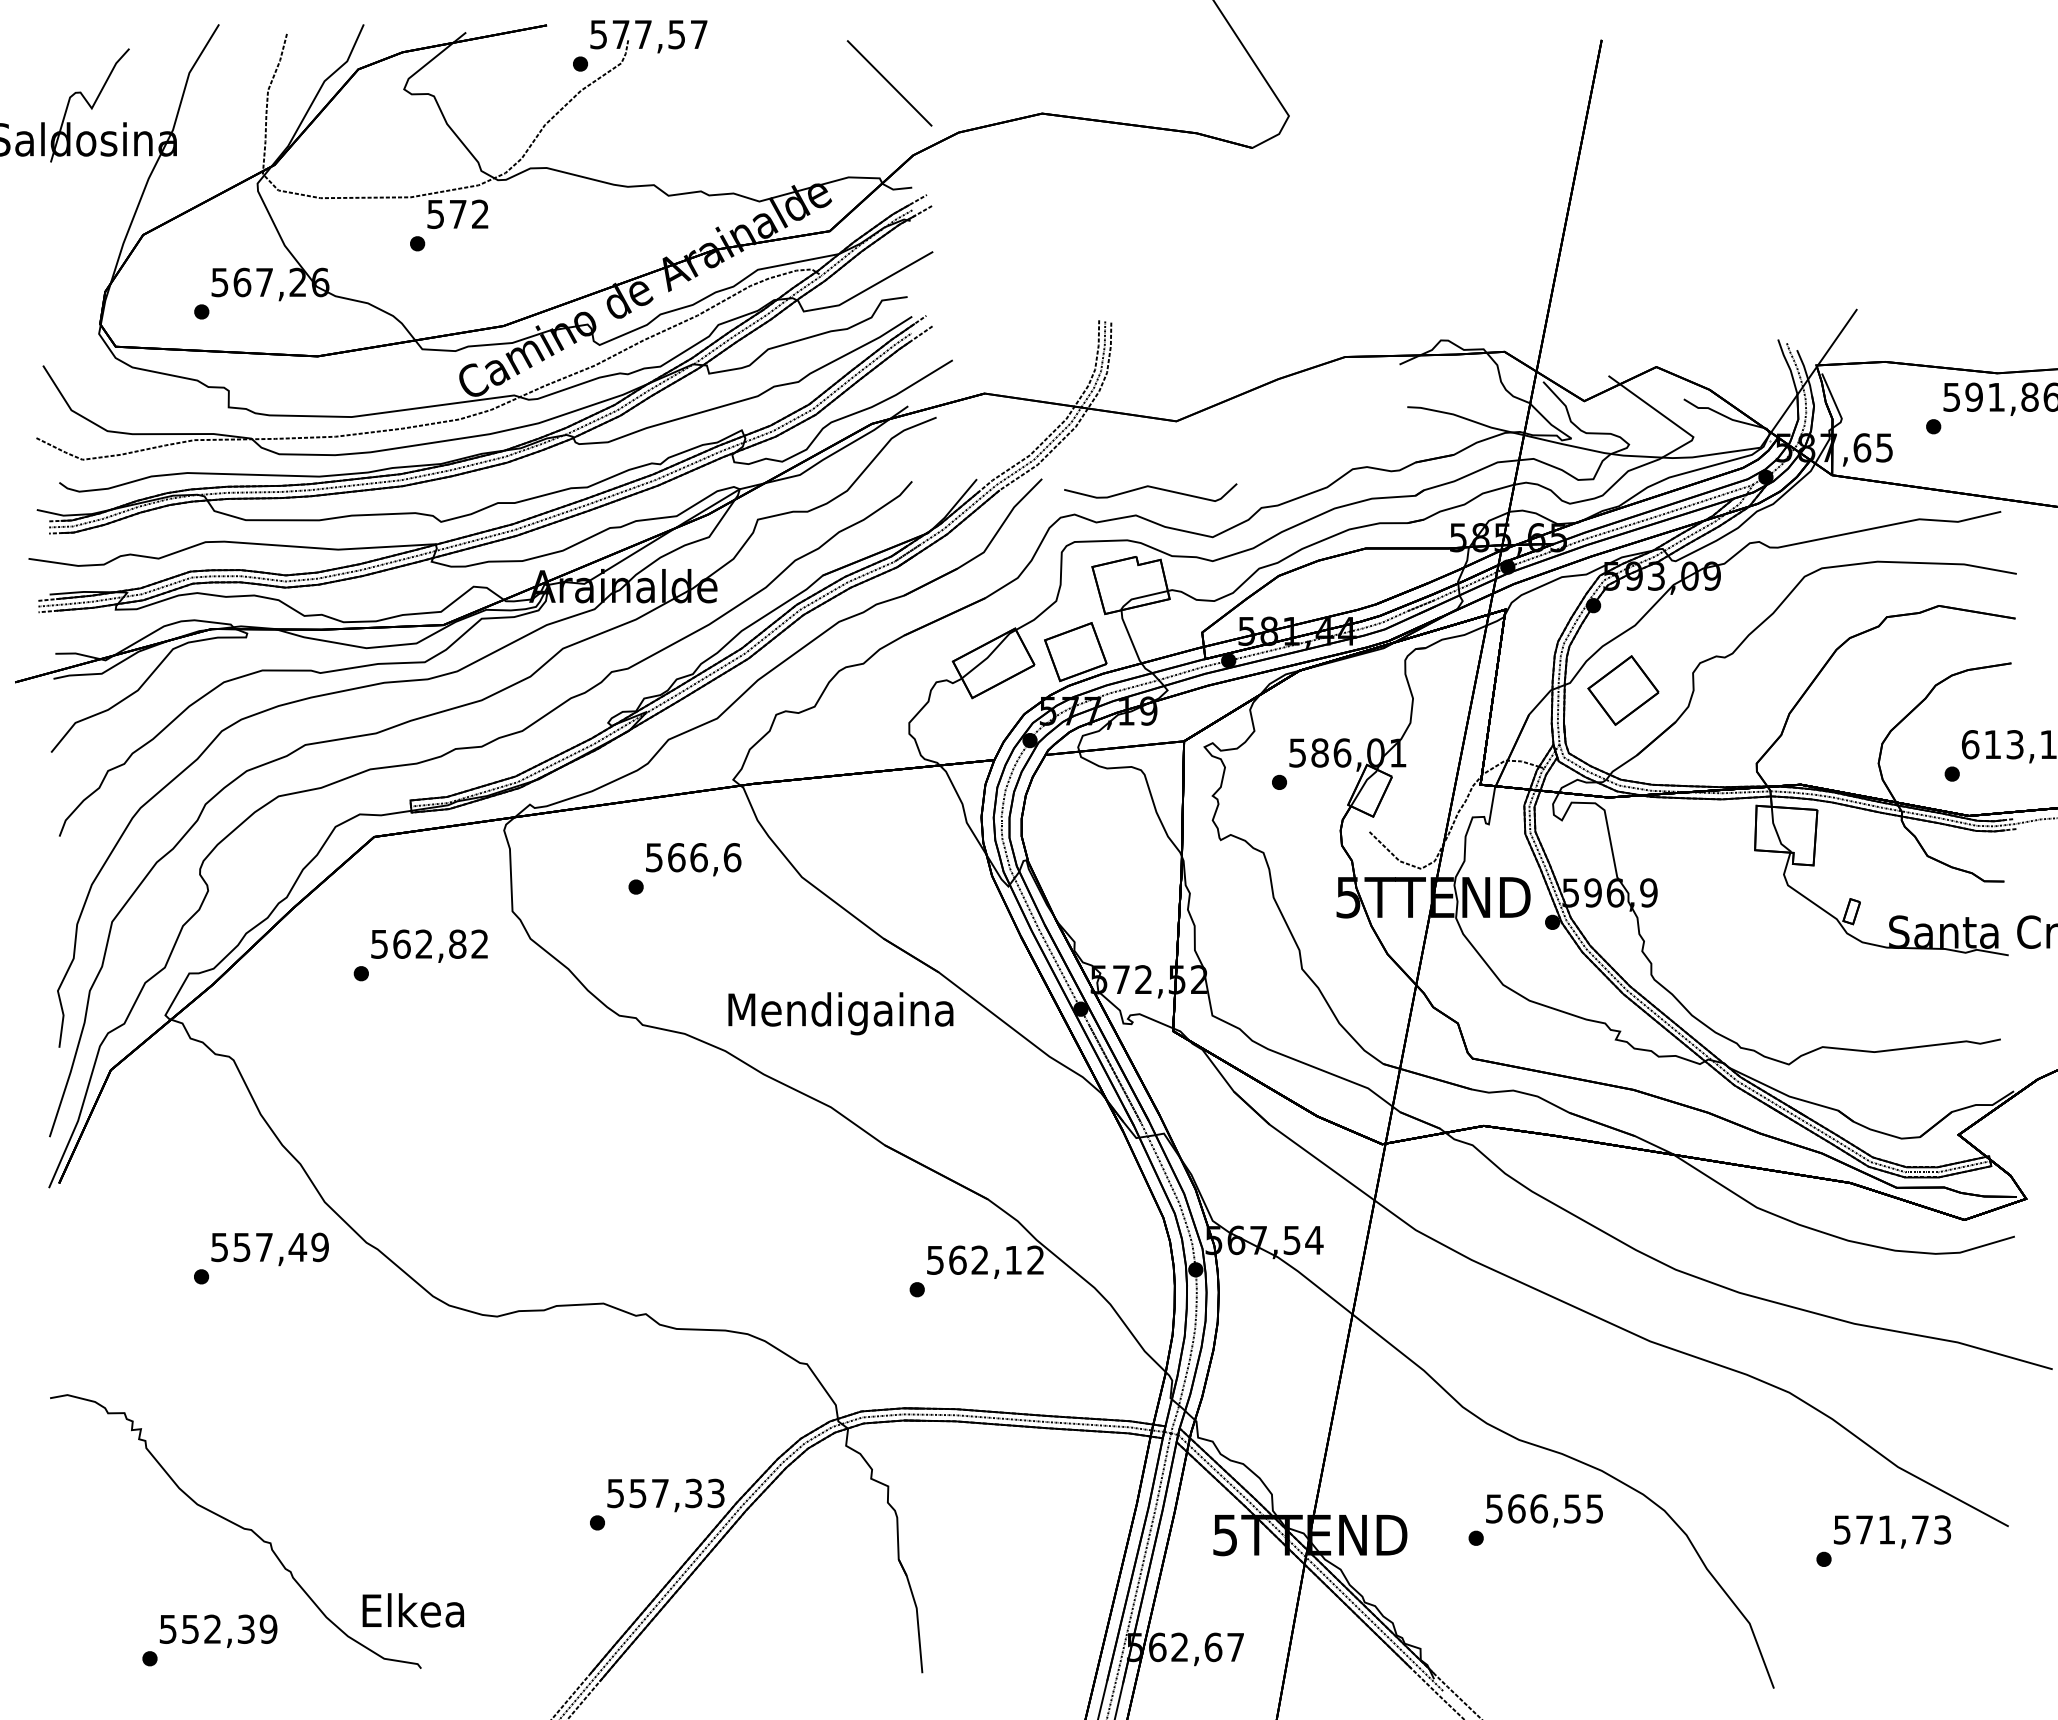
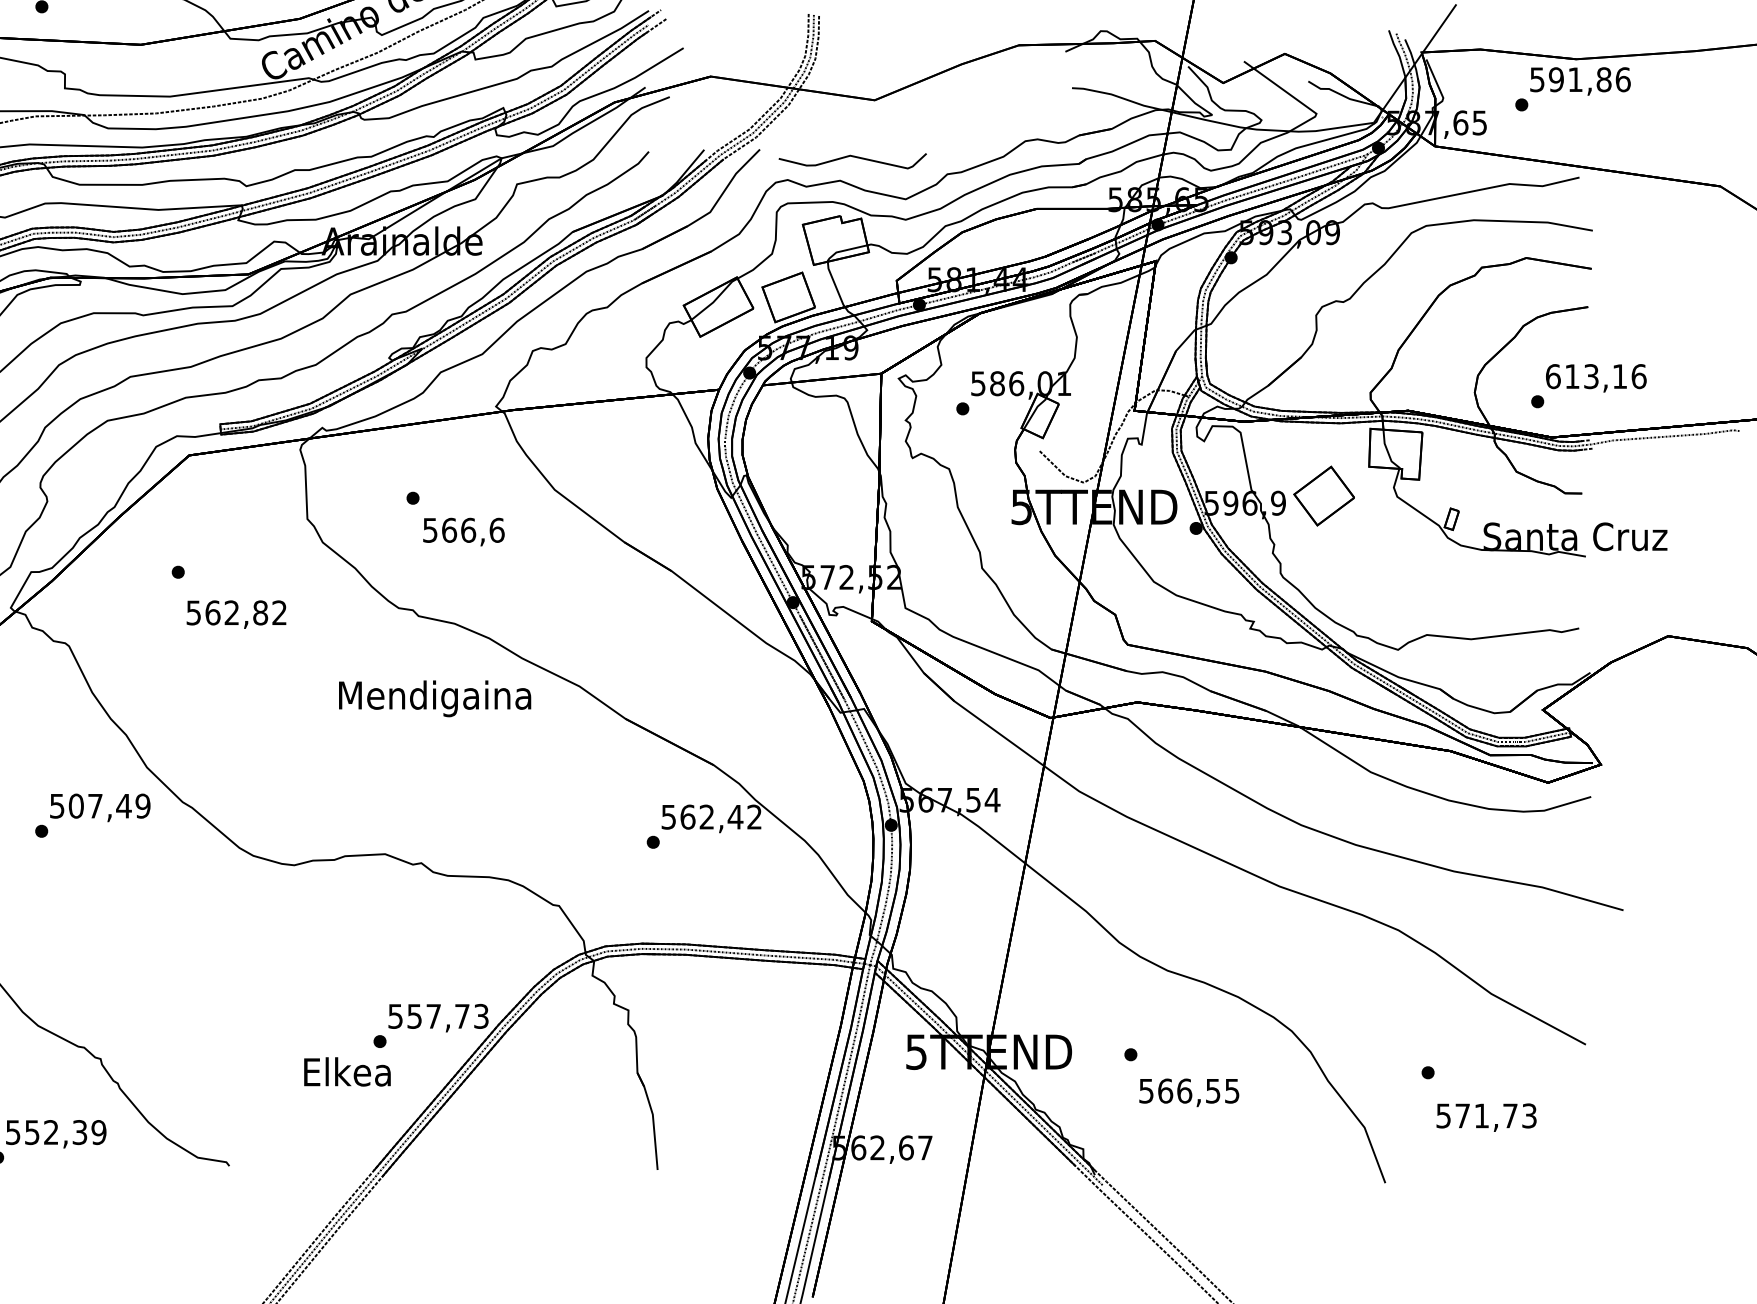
part: (1623, 690) -> (1324, 496), moved
text: (693, 859) -> (463, 531), moved
text: (429, 945) -> (236, 613), moved
text: (840, 1013) -> (434, 698), moved
text: (241, 1247) -> (75, 806), 557,49 -> 507,49
text: (1013, 1260) -> (735, 817), 562,12 -> 562,42
text: (693, 1493) -> (462, 1016), 557,33 -> 557,73
text: (1544, 1510) -> (1189, 1092), moved
text: (1892, 1531) -> (1486, 1117), moved
text: (412, 1610) -> (346, 1072), moved

